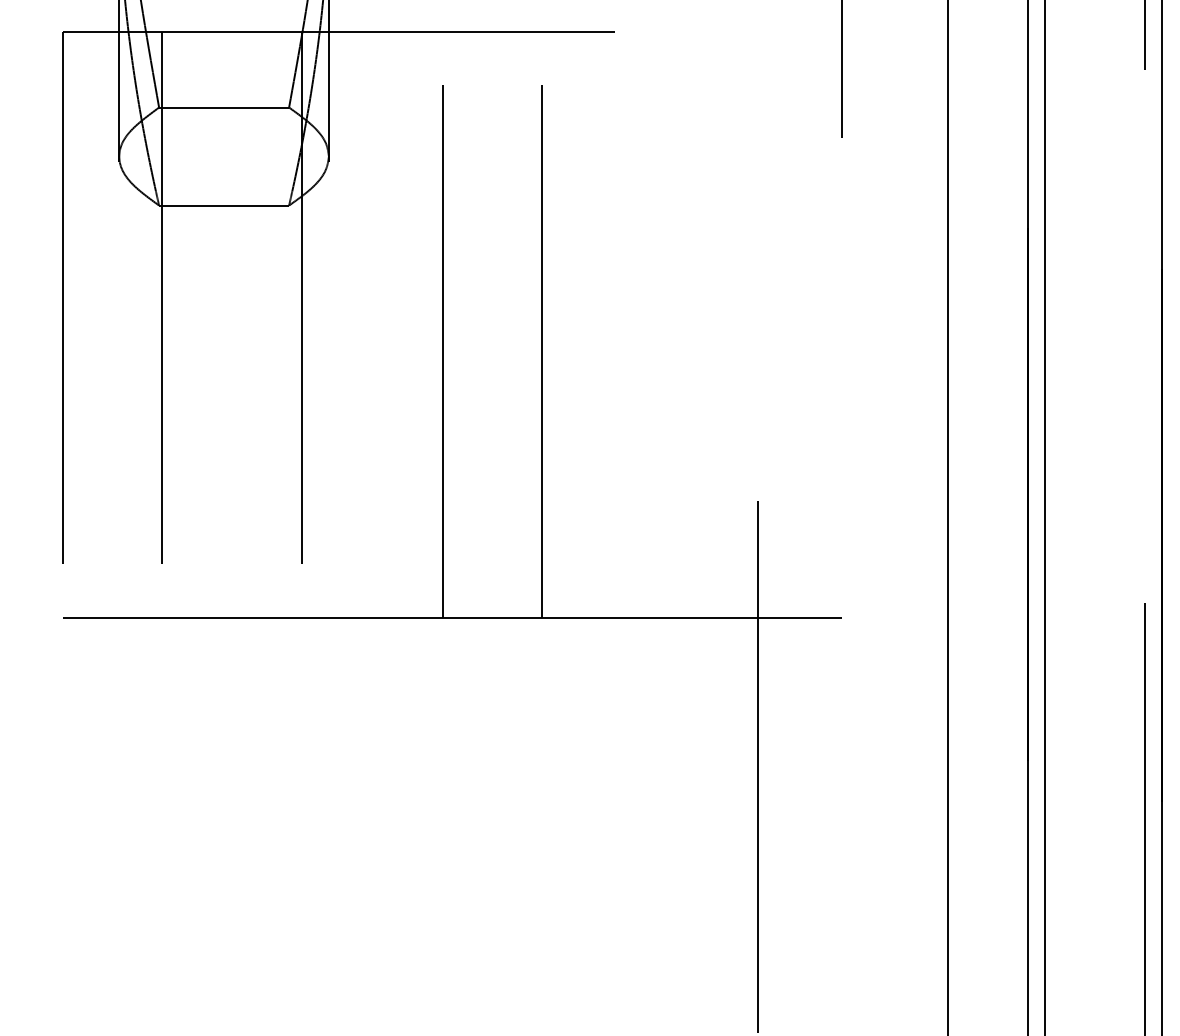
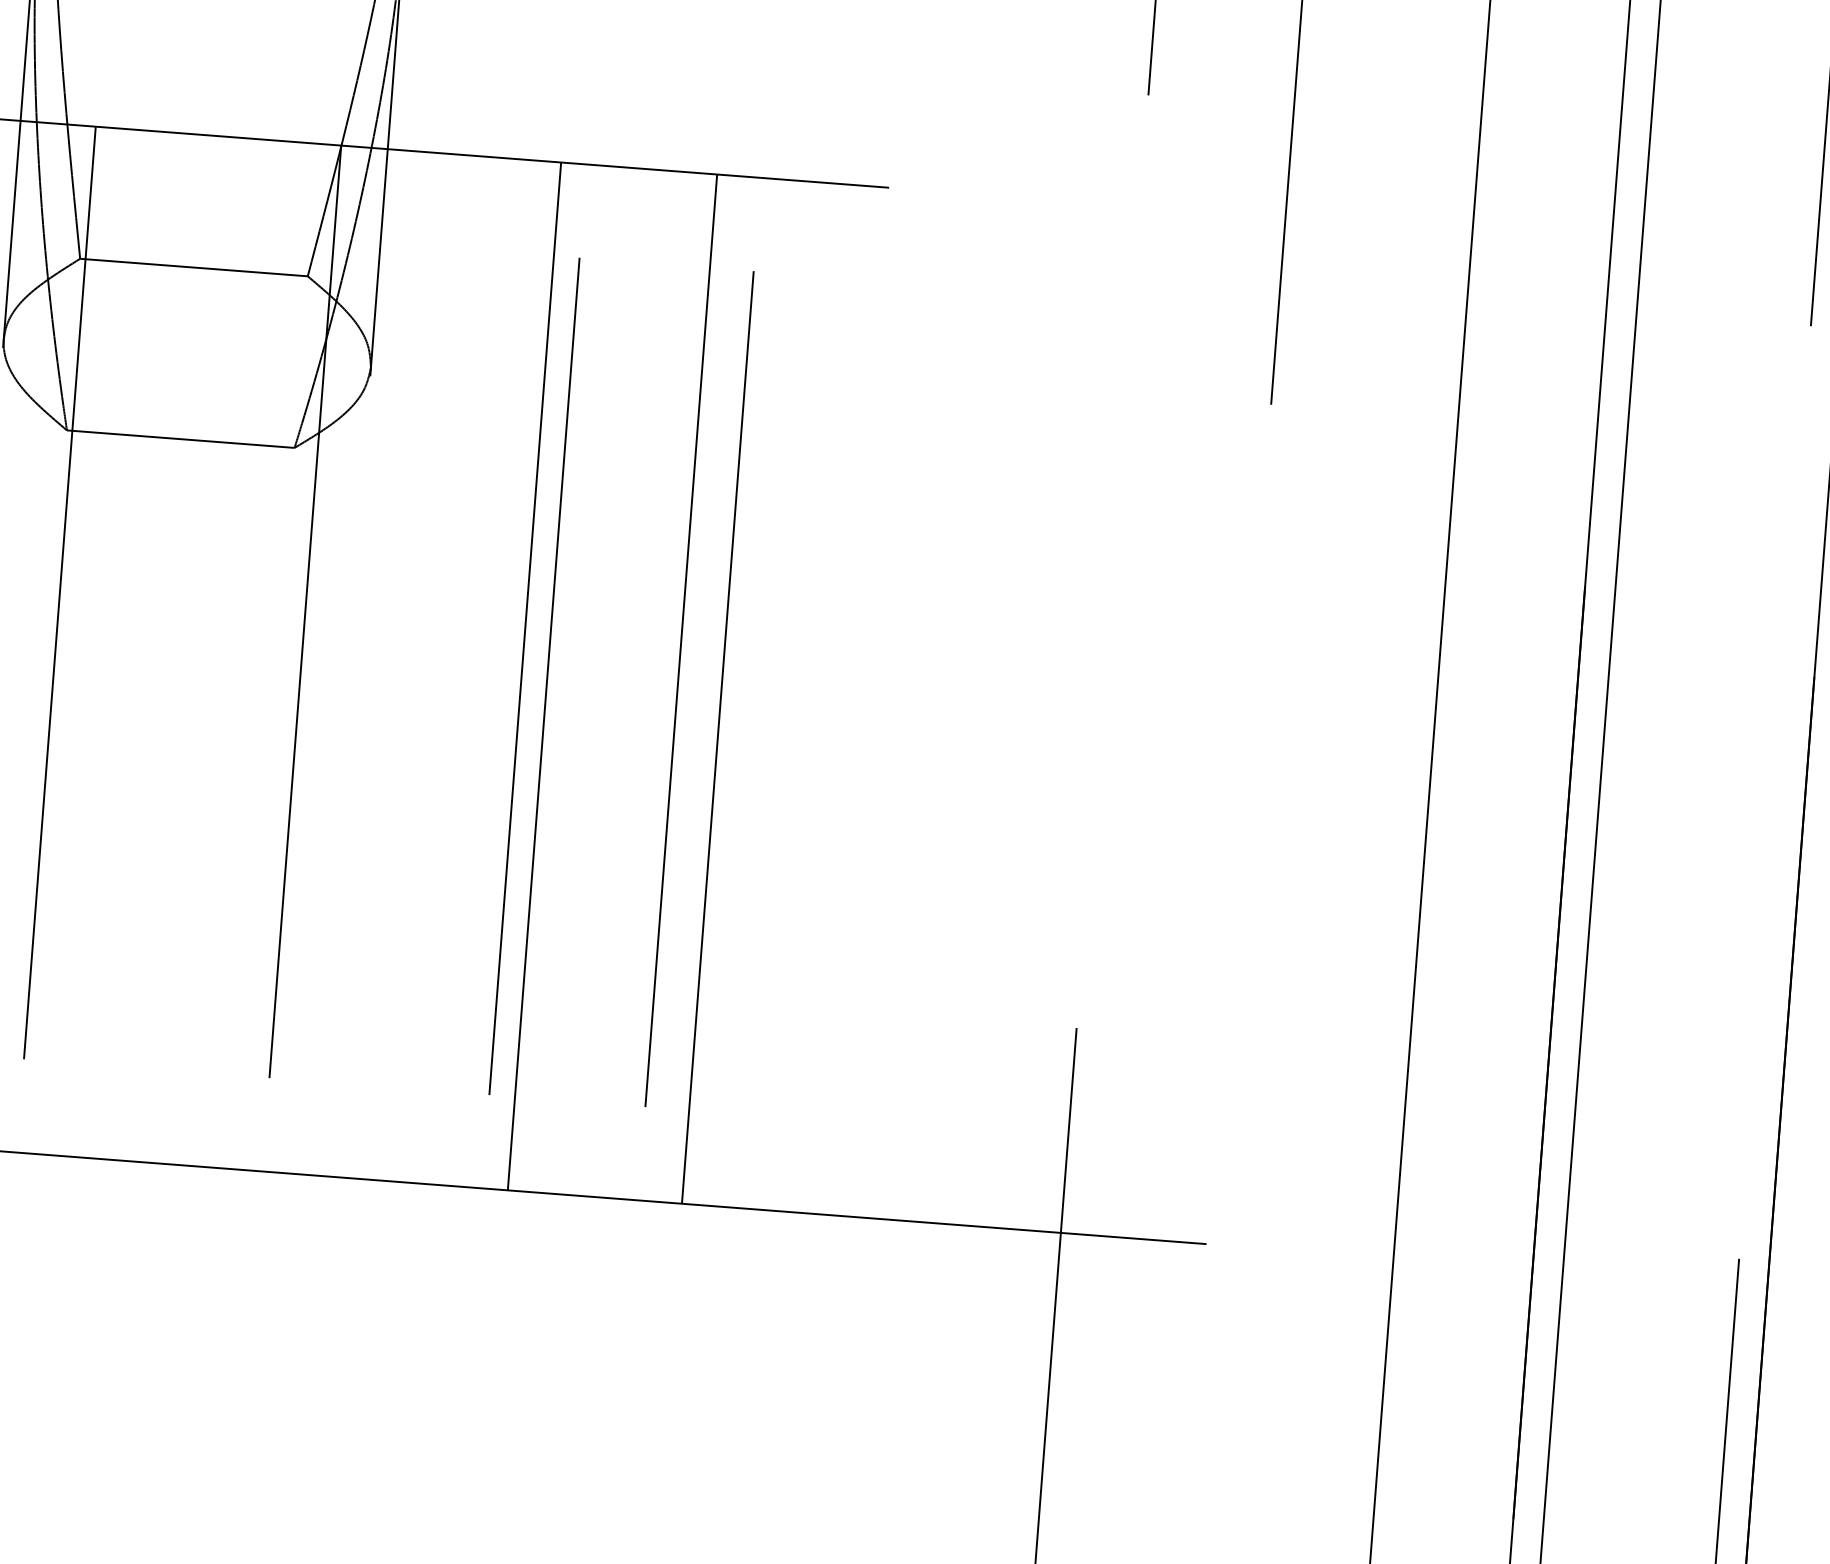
line: (427, 324) -> (520, 674), added
line: (517, 324) -> (678, 686), added

